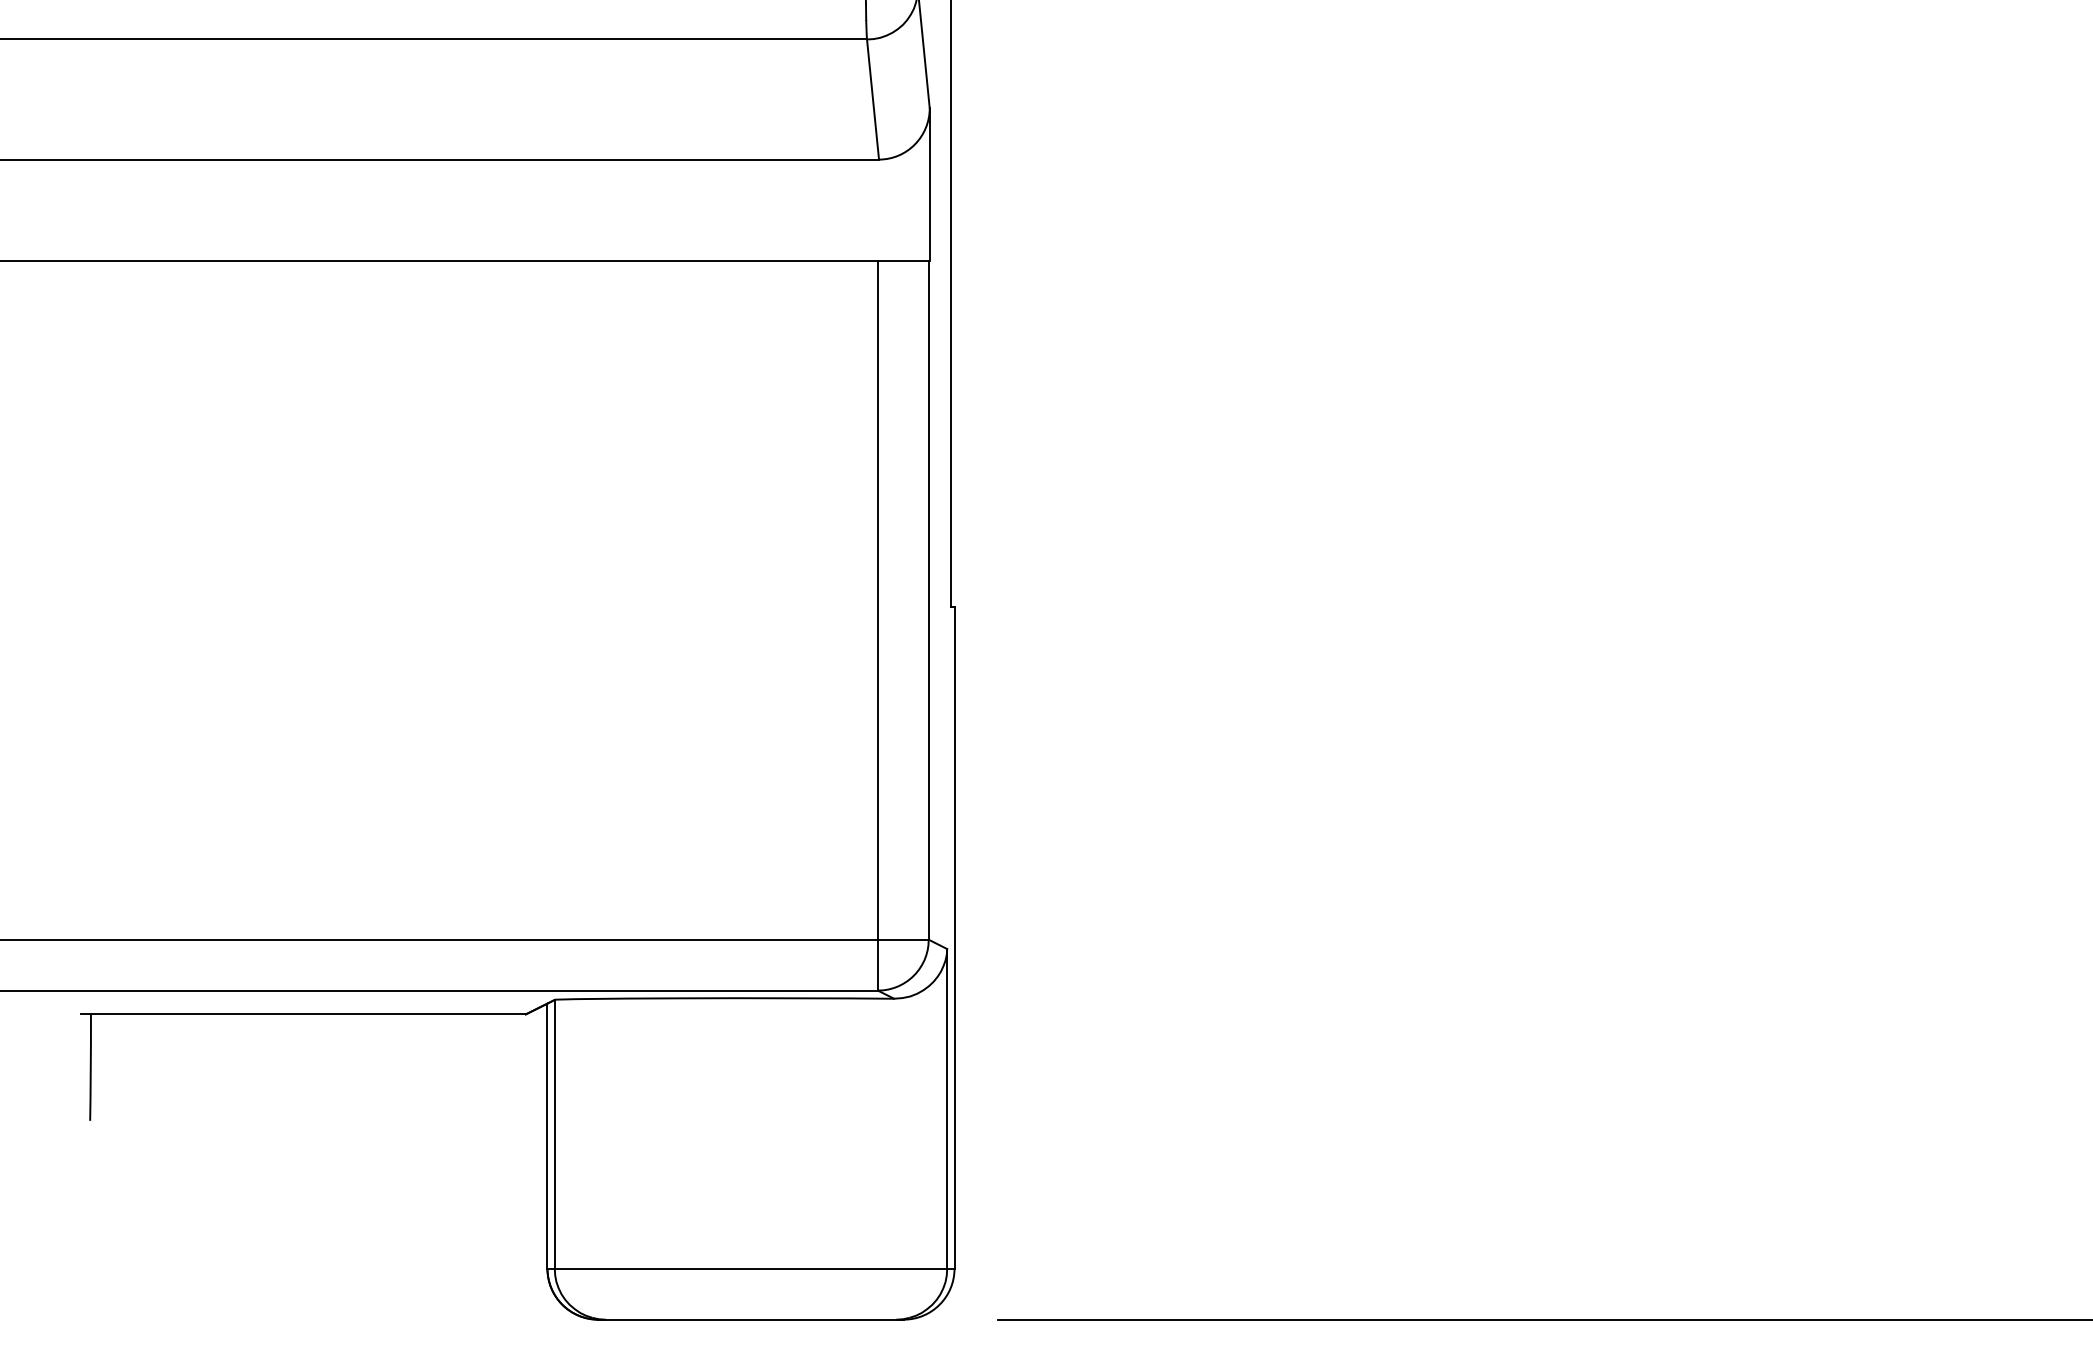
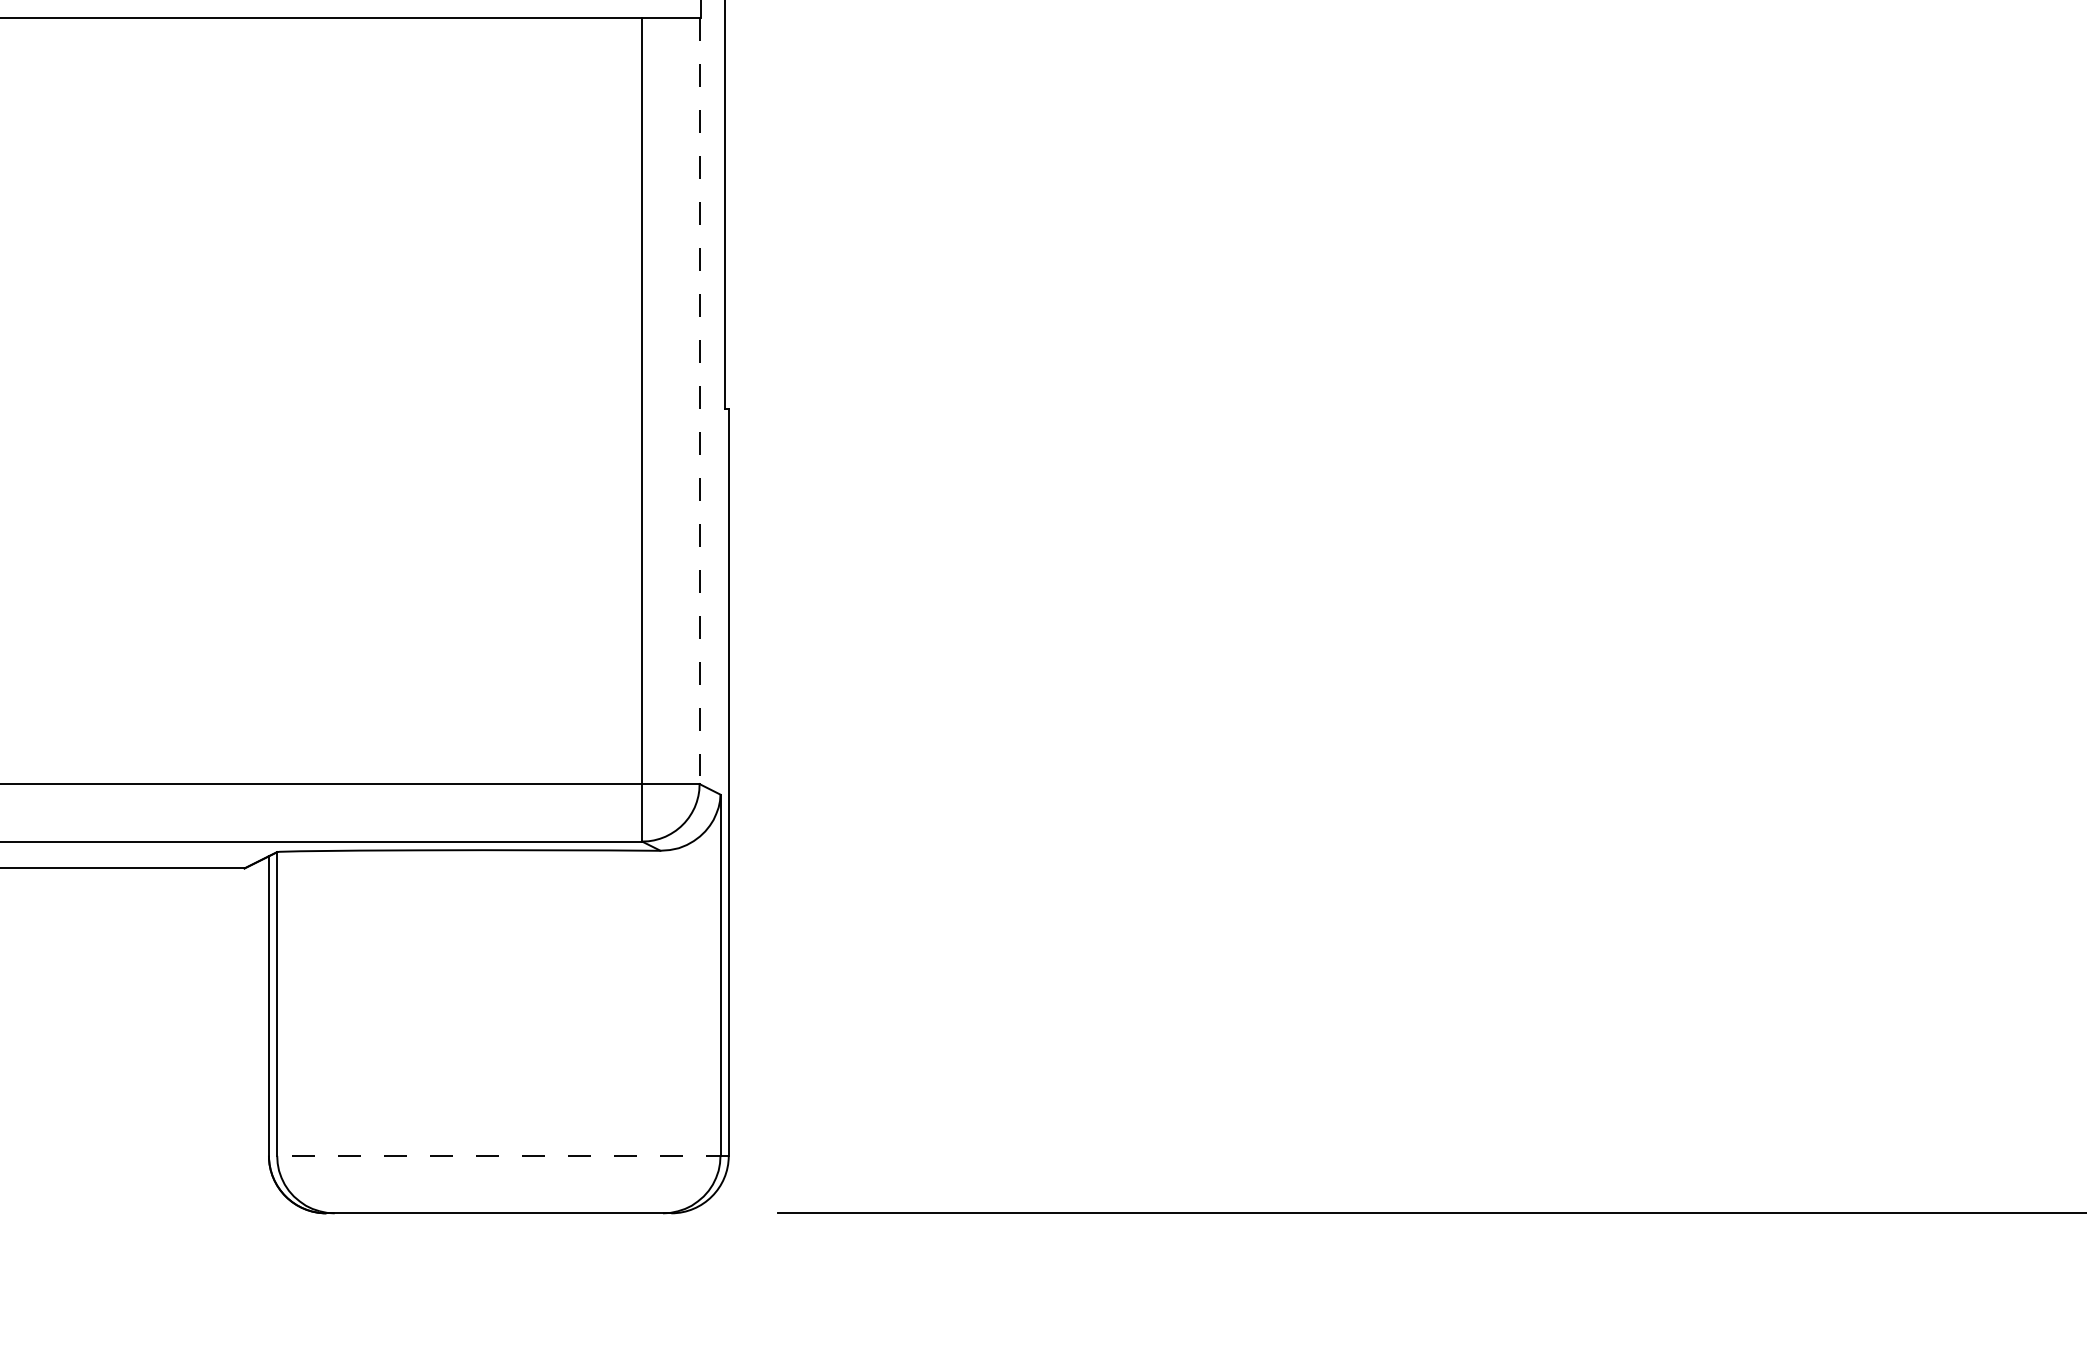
line: (928, 601) -> (699, 402), solid -> dashed
line: (751, 1268) -> (499, 1155), solid -> dashed

